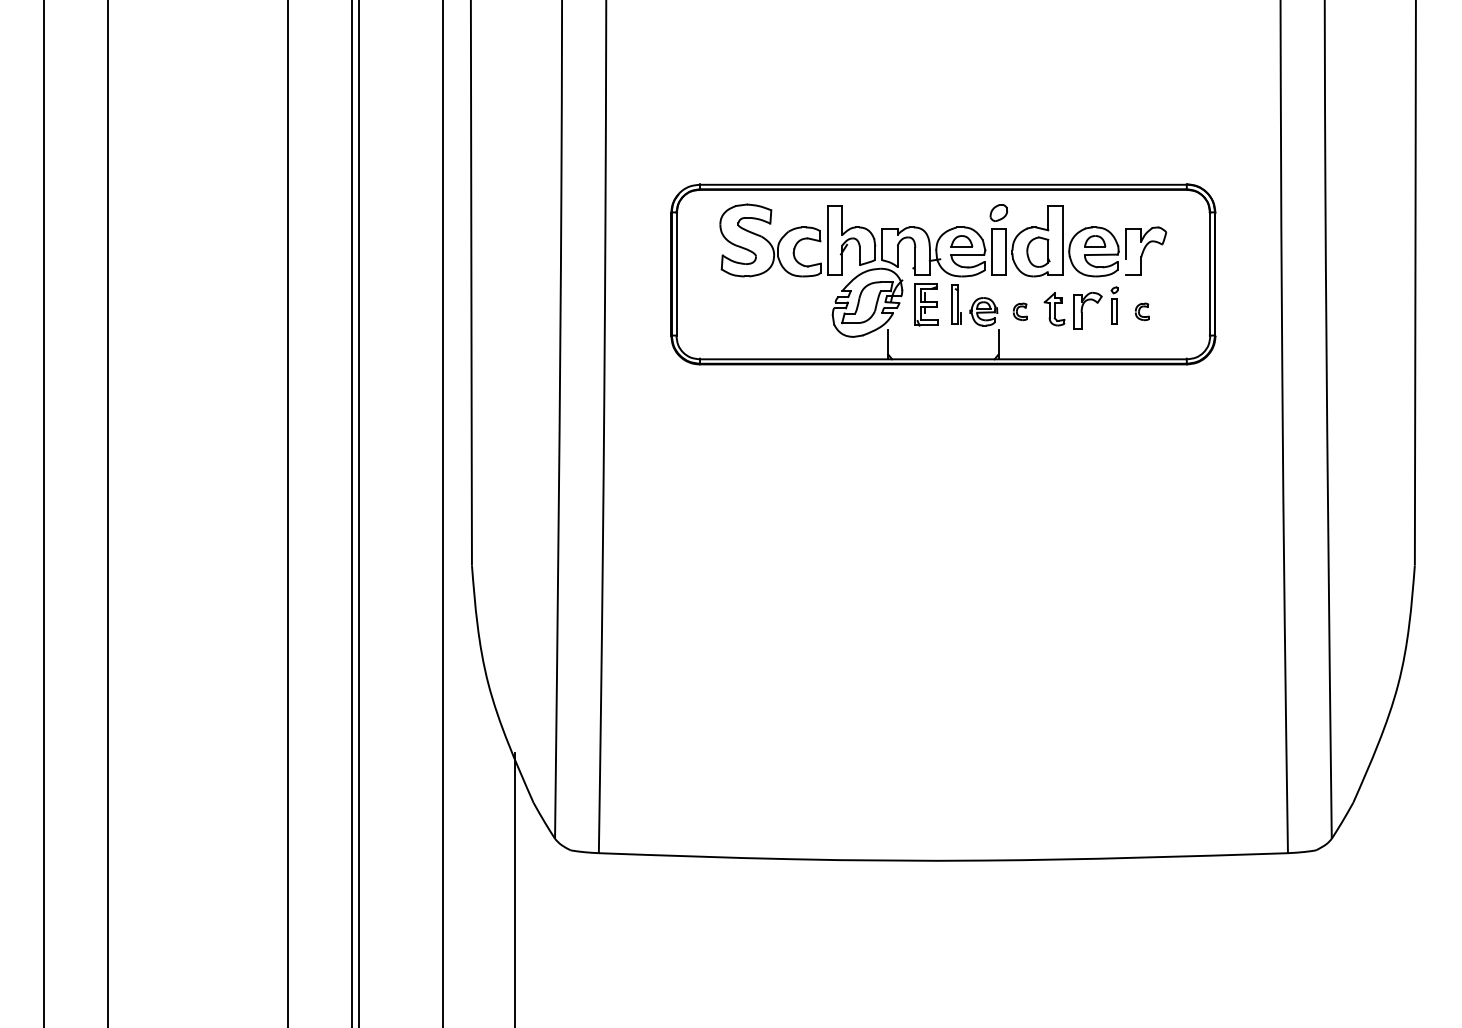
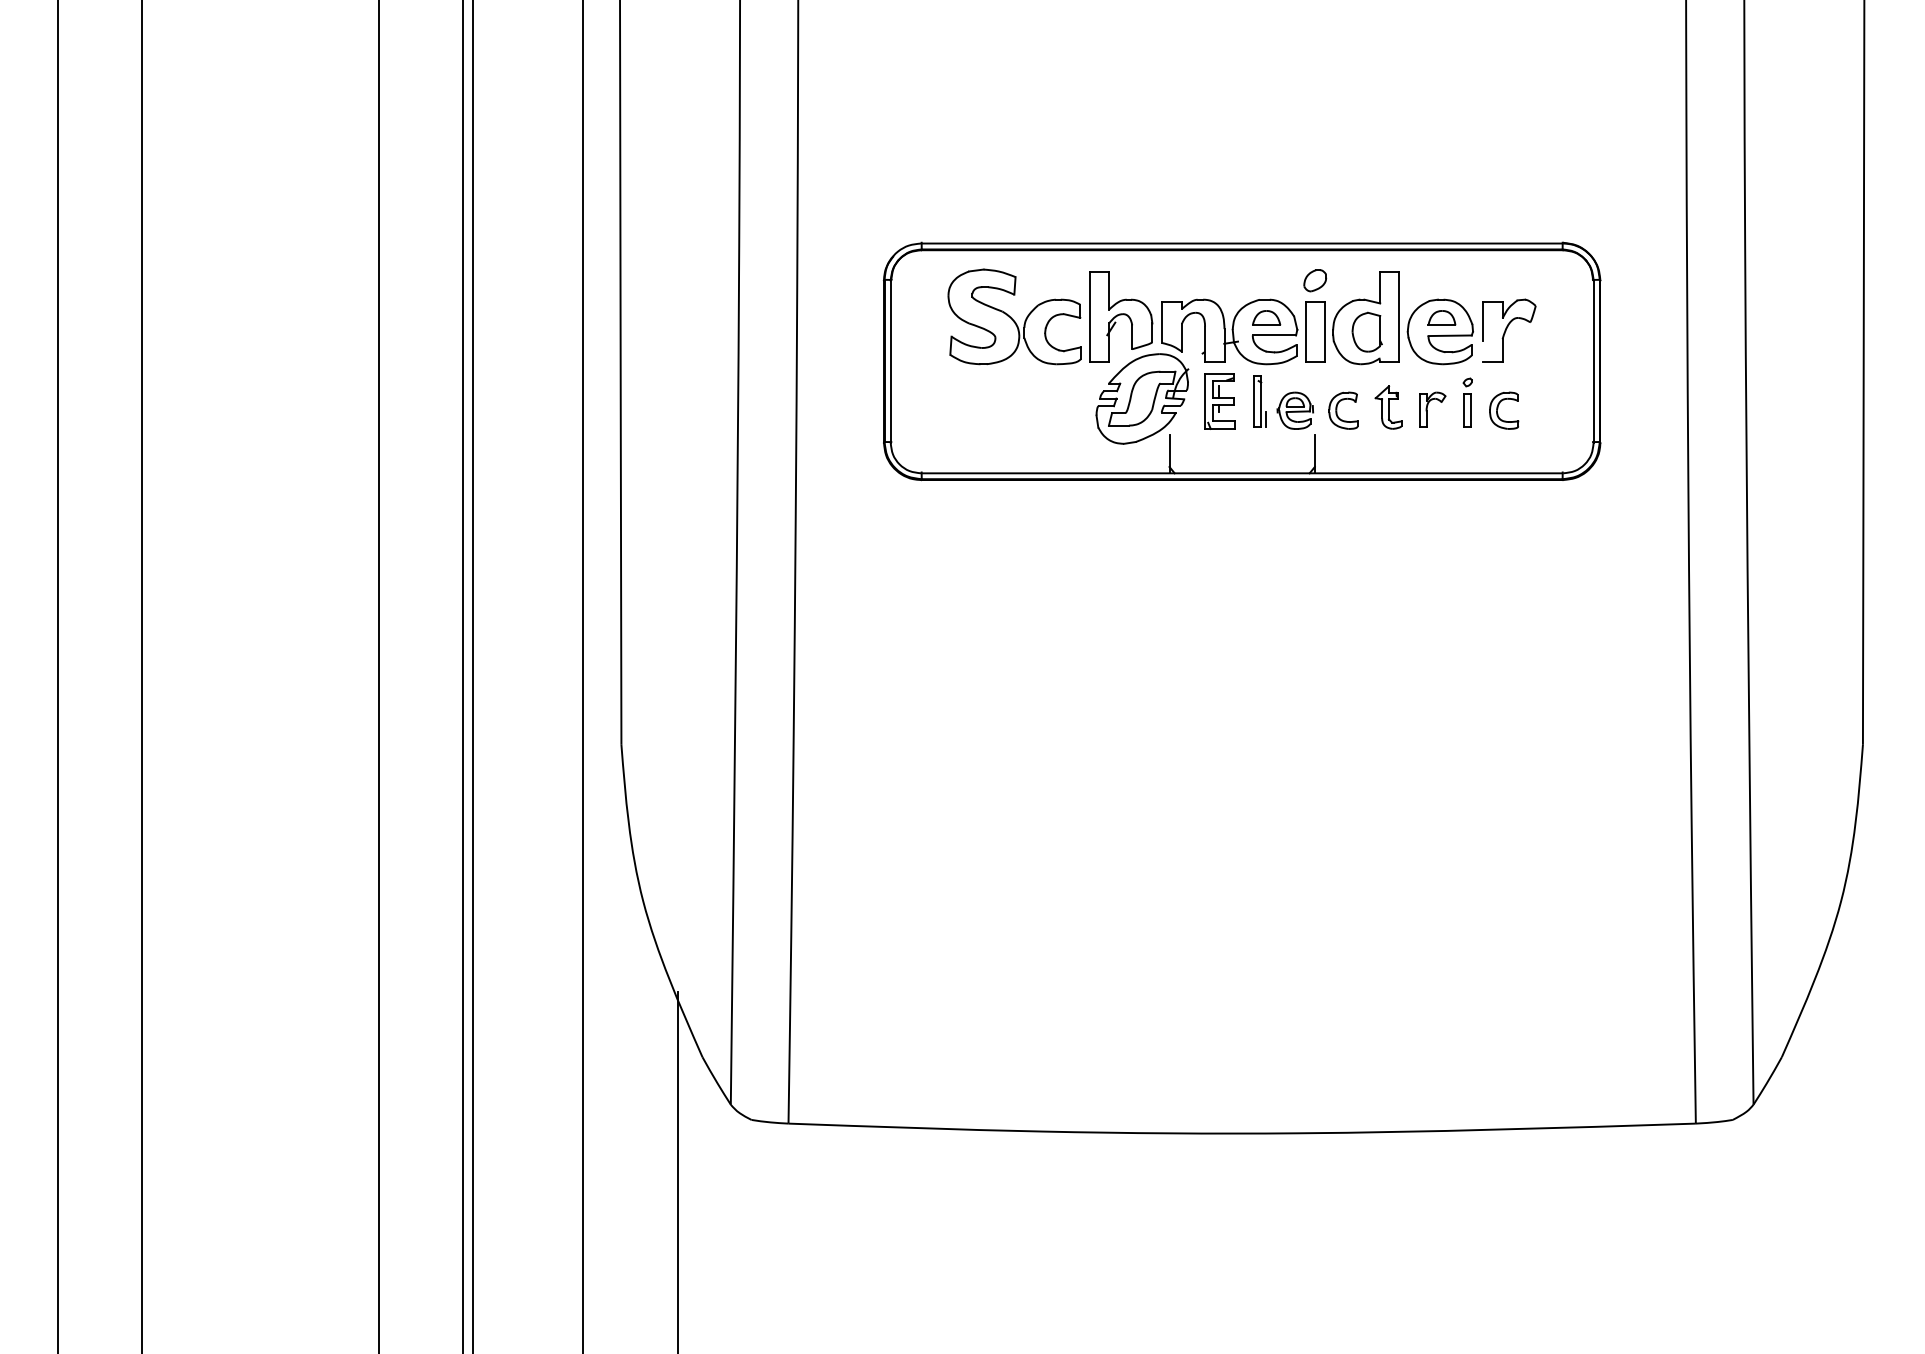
part: (1087, 310) -> (1431, 409), size x0.71
part: (1019, 311) -> (1342, 410), size x1.67
part: (1141, 311) -> (1503, 410), size x1.67

